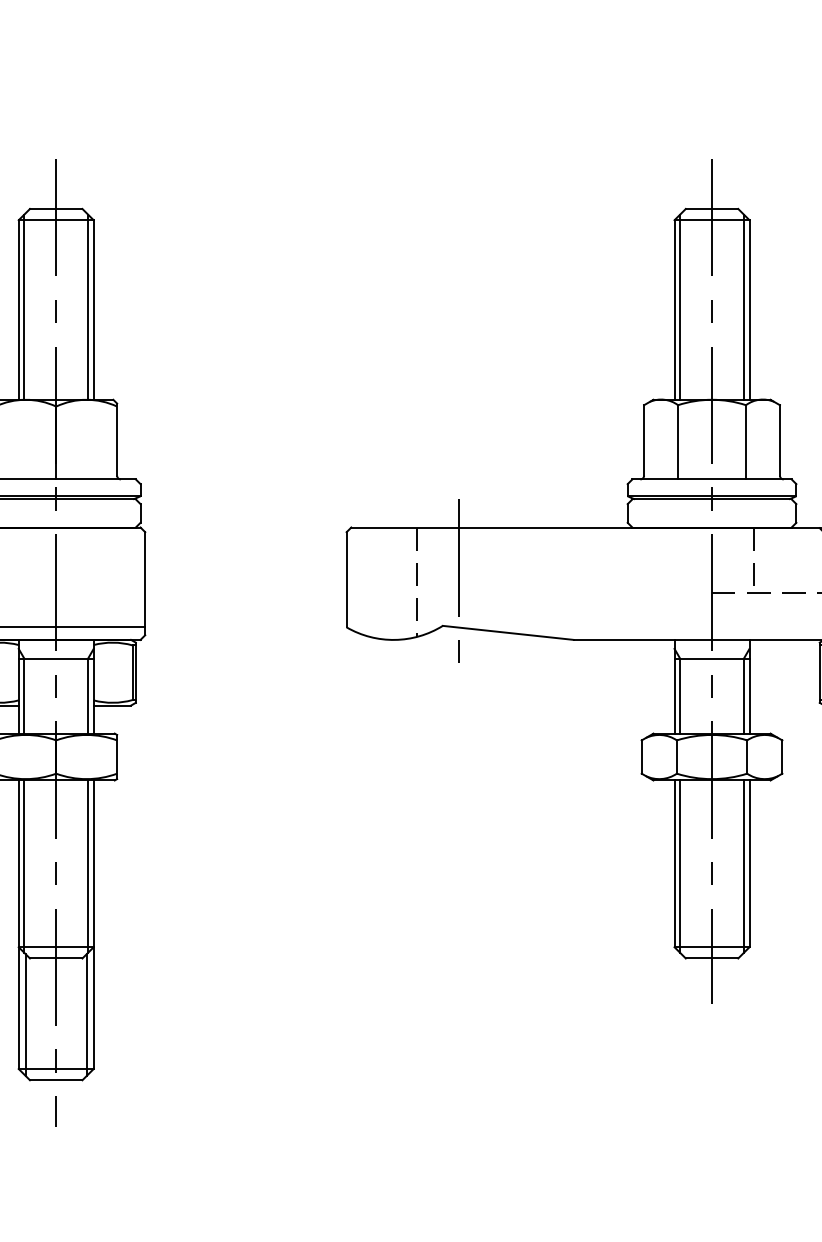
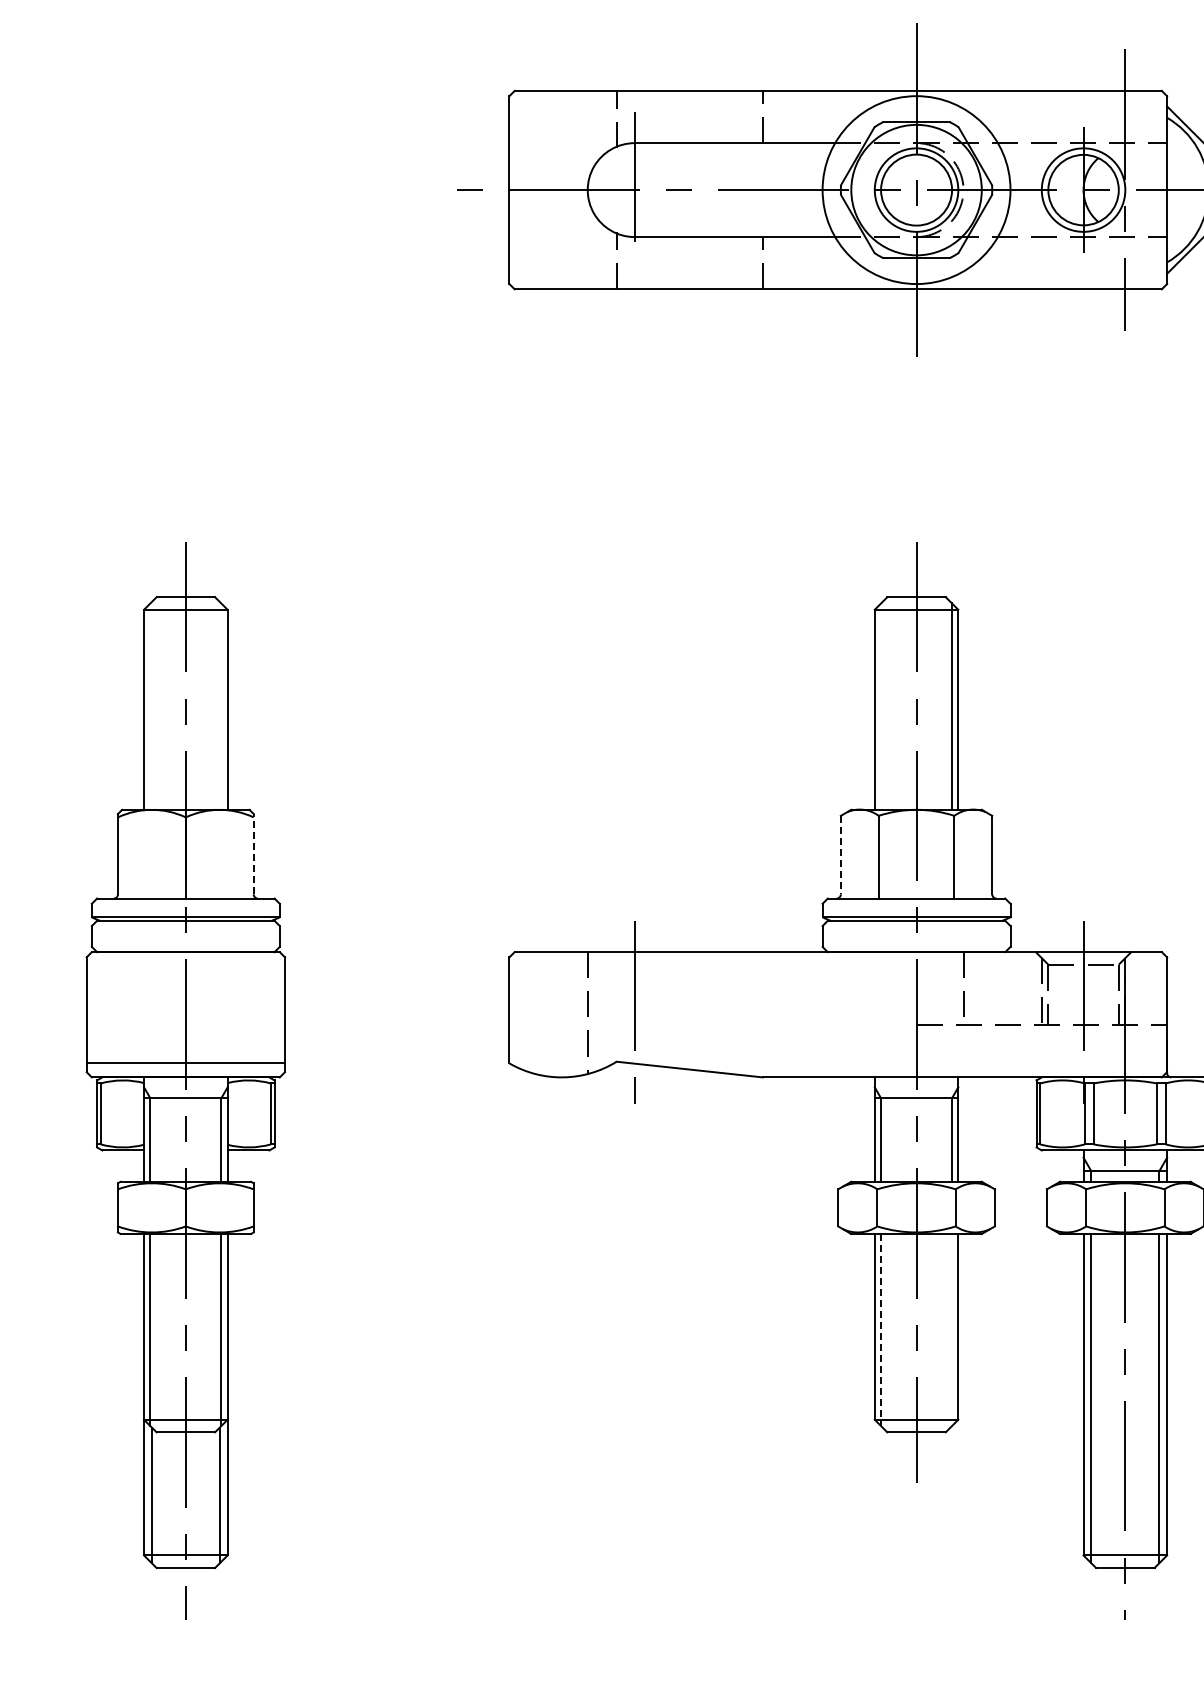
line: (24, 307) -> (150, 706), removed
line: (88, 307) -> (221, 706), removed
line: (680, 307) -> (881, 706), removed
line: (116, 438) -> (253, 853), solid -> dashed
line: (643, 440) -> (840, 855), solid -> dashed
line: (744, 866) -> (952, 1329), removed
line: (680, 867) -> (881, 1330), solid -> dashed

